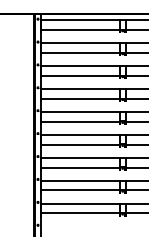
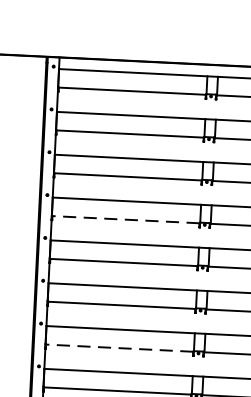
line: (80, 98) -> (125, 218), solid -> dashed
line: (80, 167) -> (119, 347), solid -> dashed

